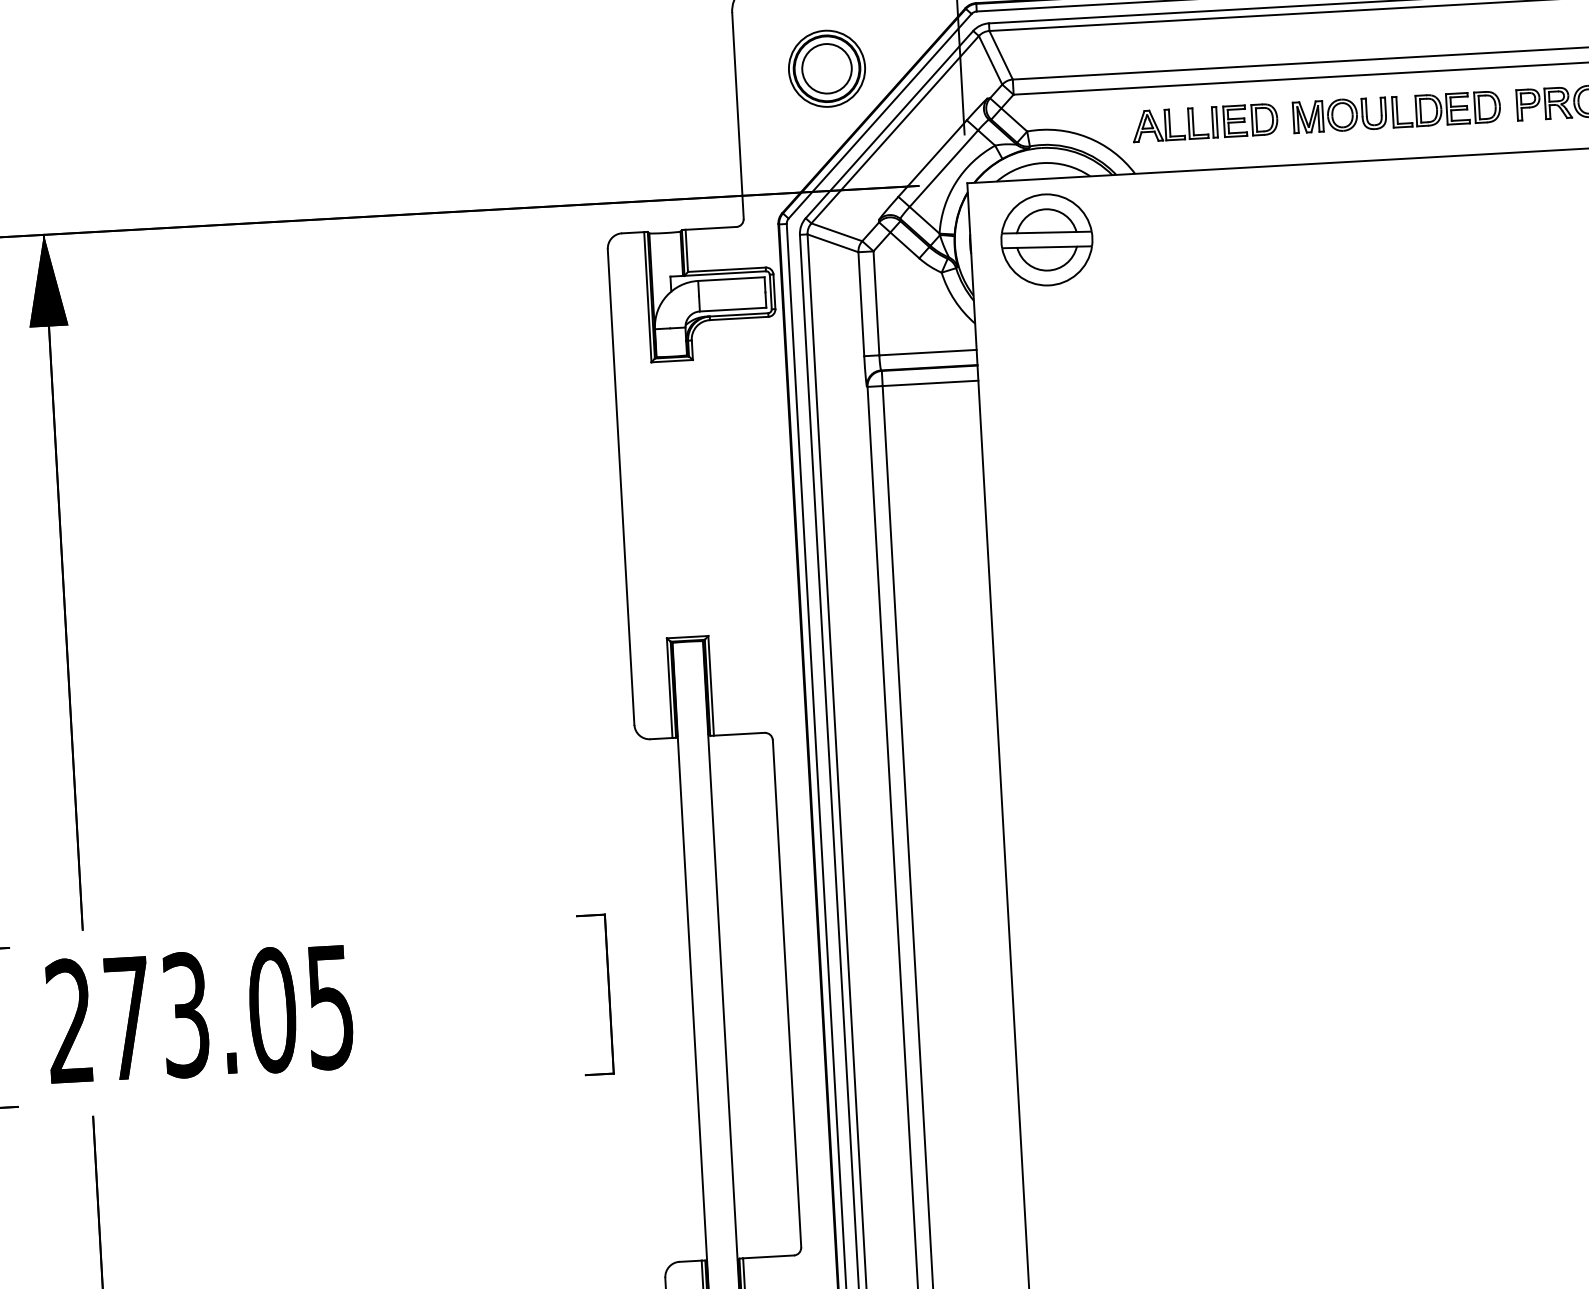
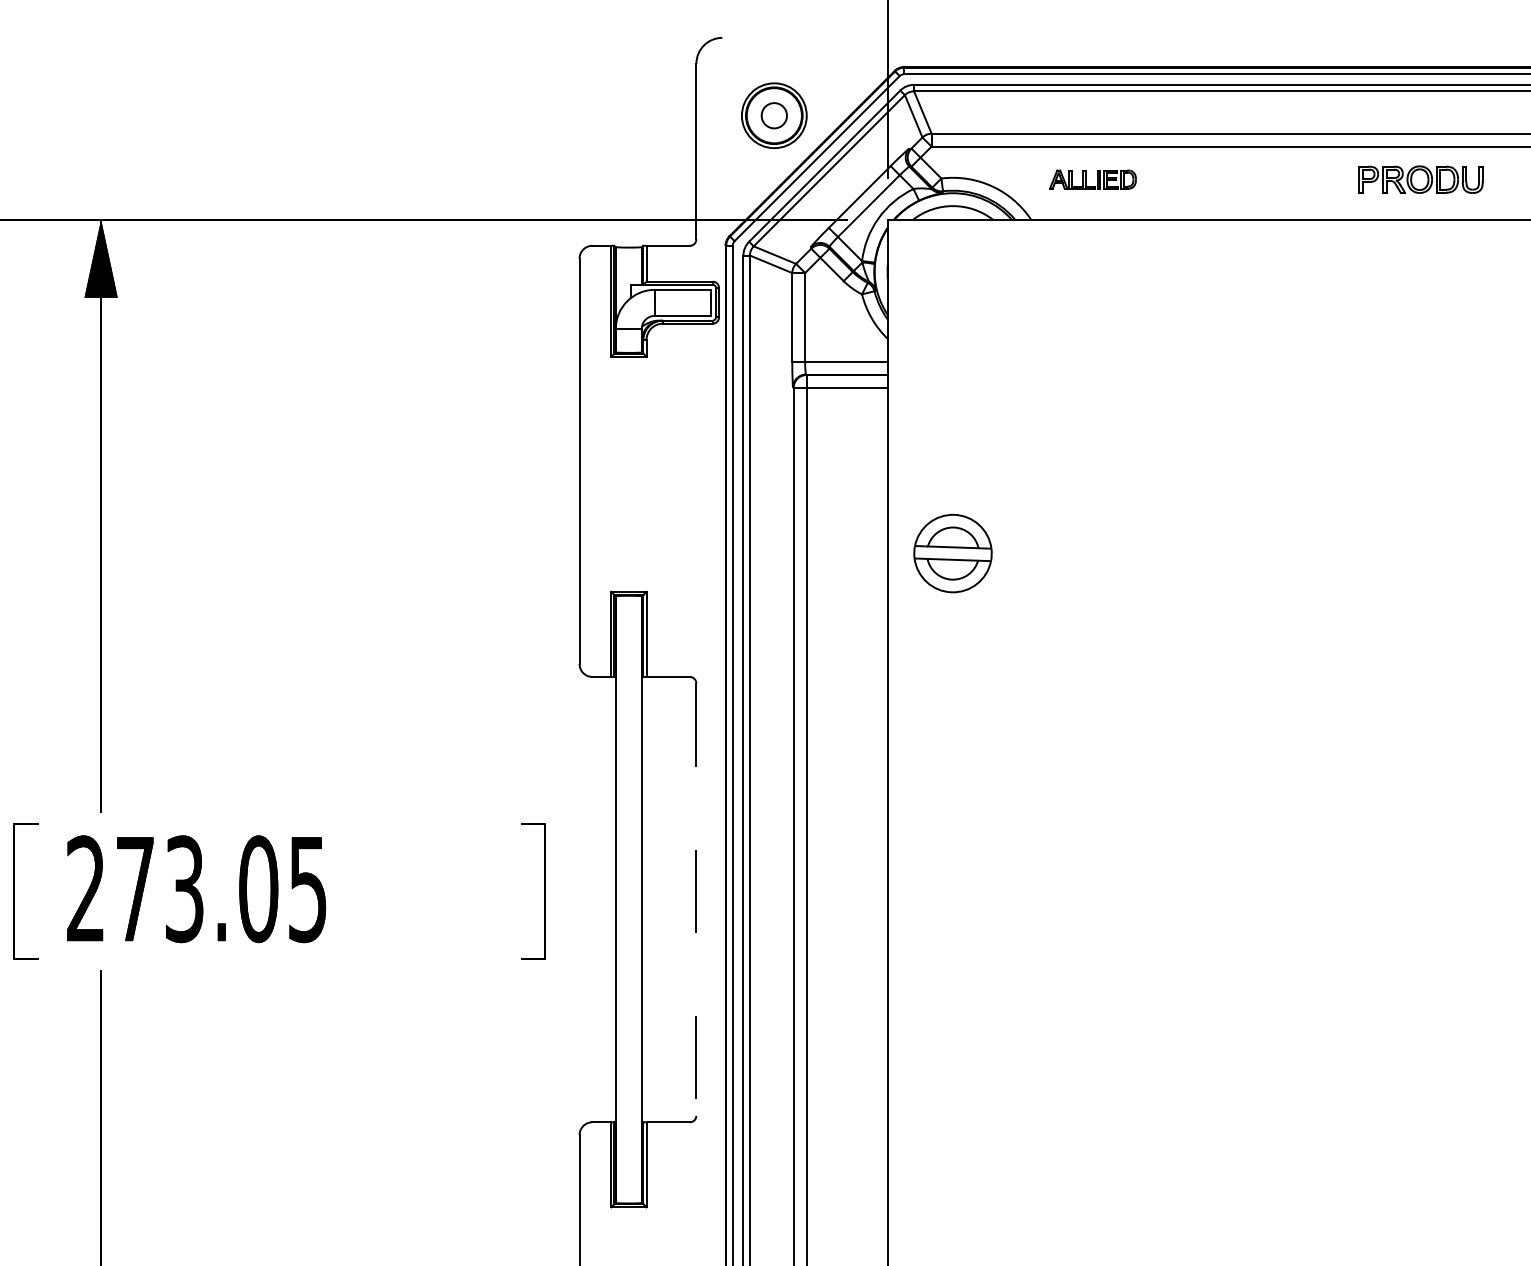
circle: (827, 68) -> (774, 115), size x0.6
part: (1397, 111) -> (1256, 179), removed
part: (1204, 122) -> (1092, 179), size x0.7
part: (1046, 239) -> (952, 553), moved
line: (787, 994) -> (696, 900), solid -> dashed

